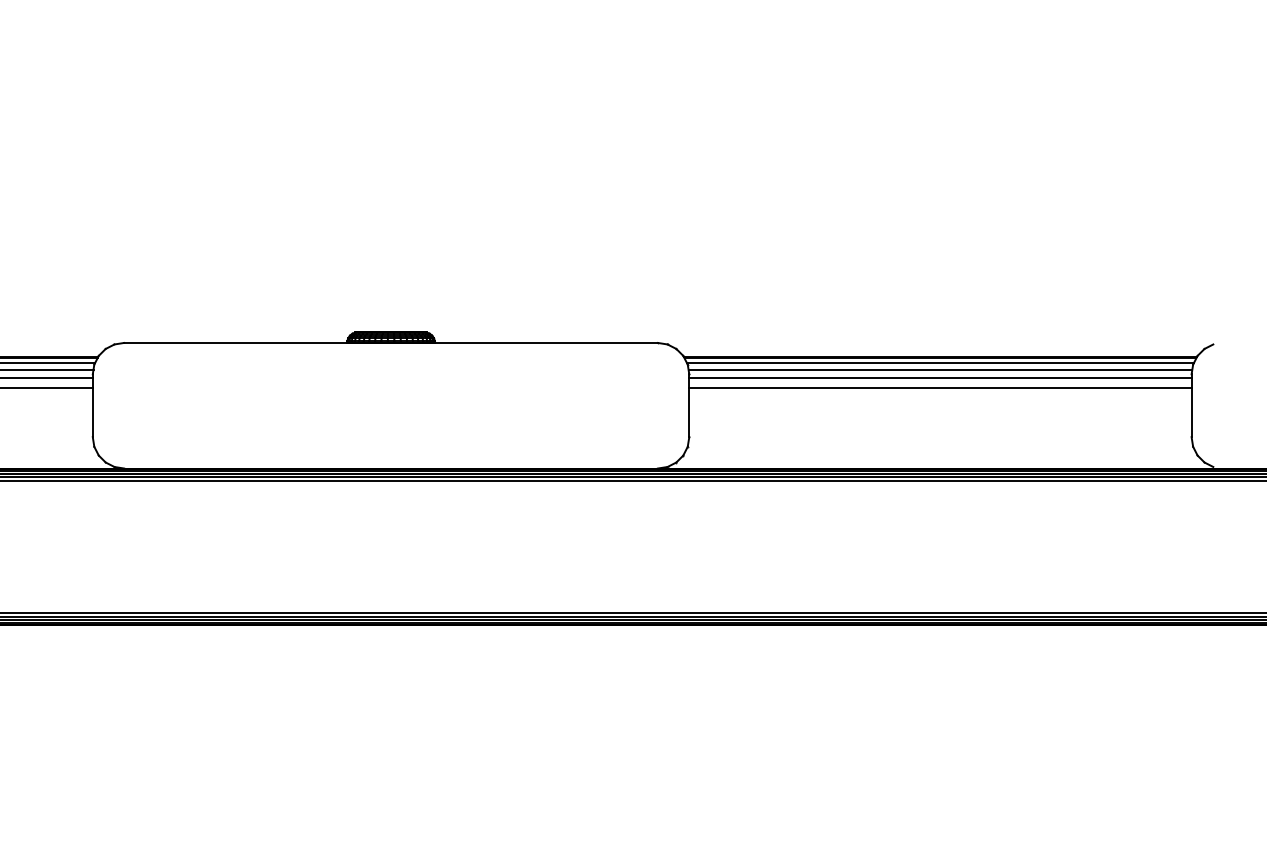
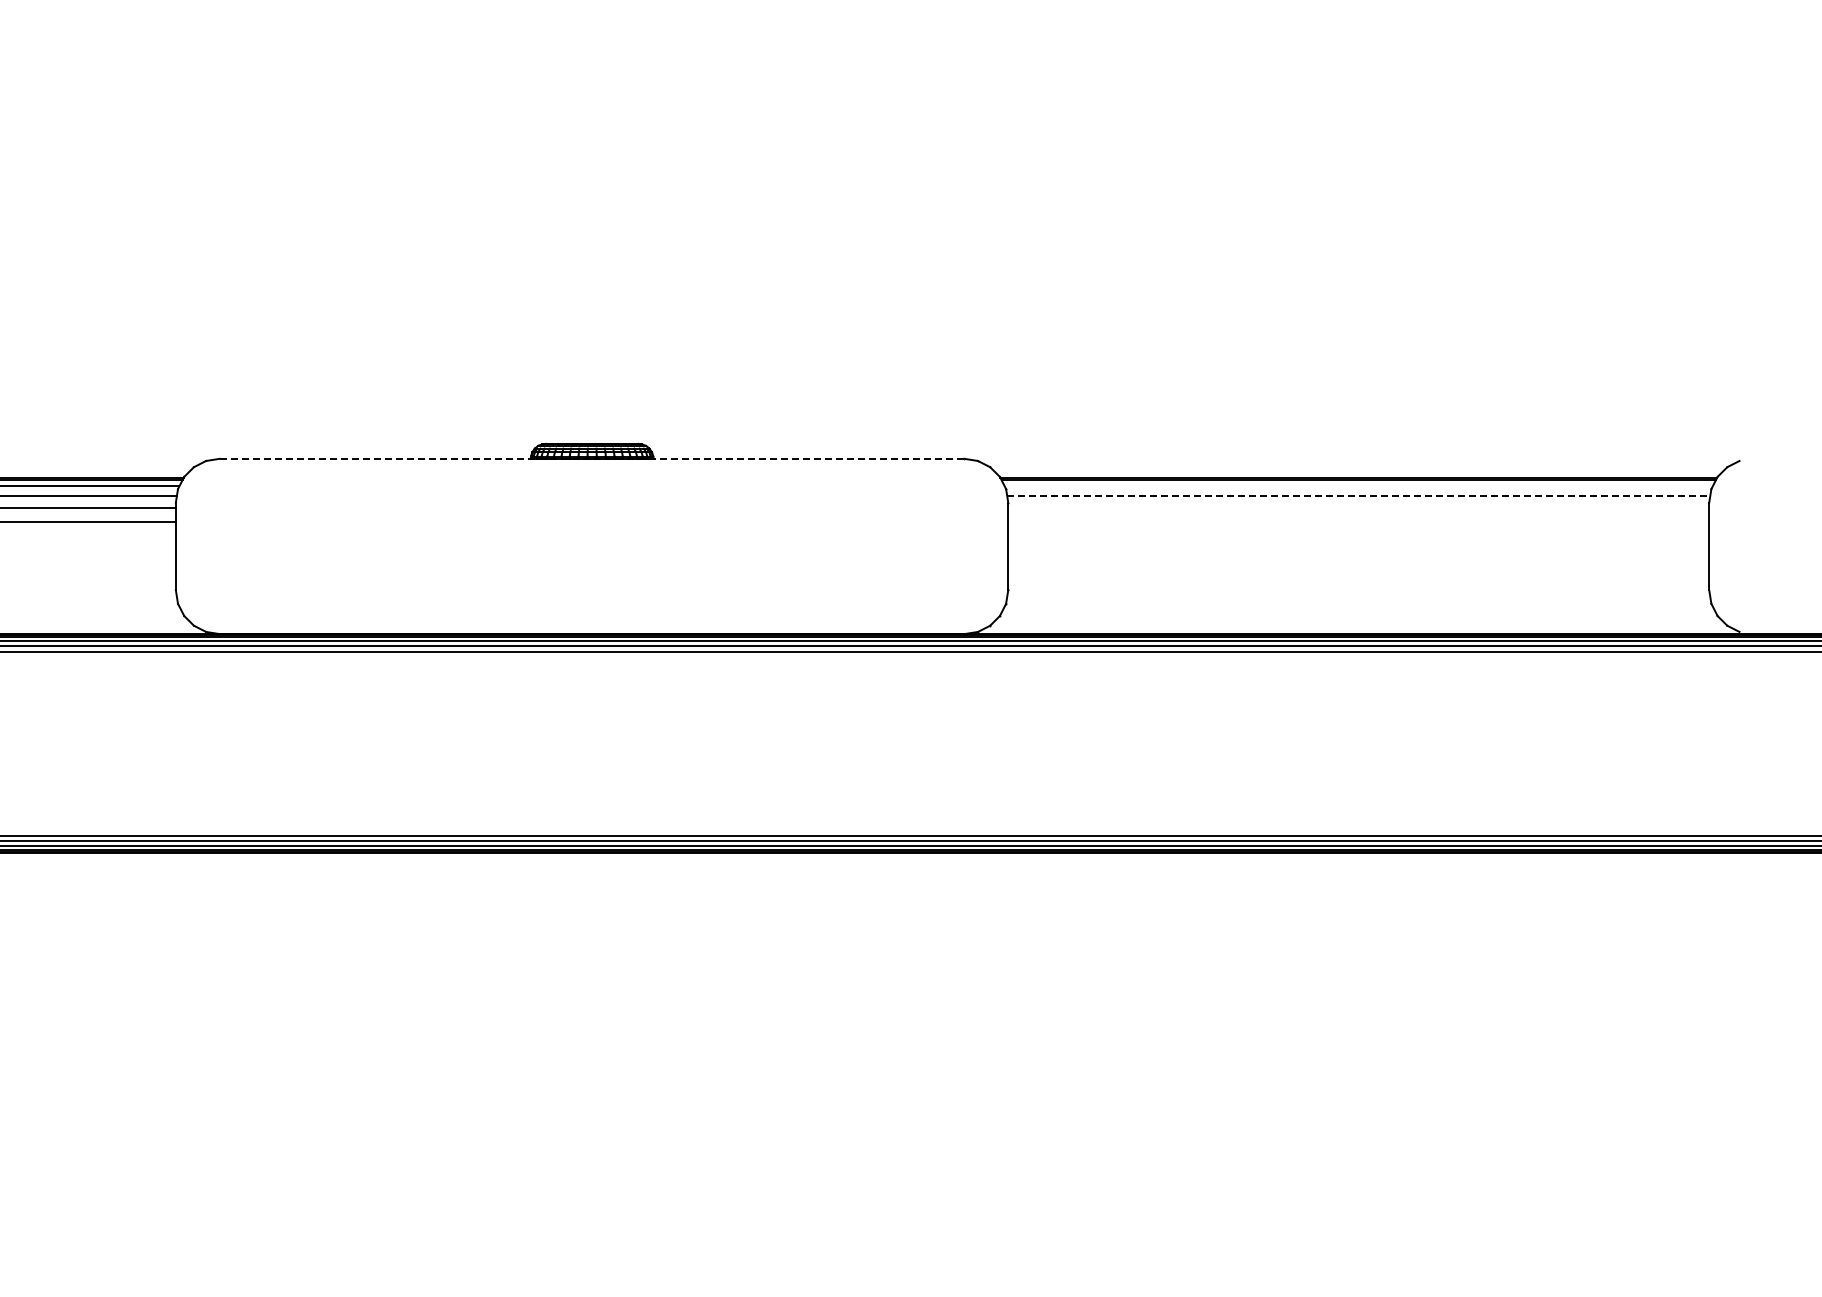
line: (391, 342) -> (592, 458), solid -> dashed
line: (940, 362) -> (1358, 486), removed
line: (940, 369) -> (1358, 496), solid -> dashed
line: (940, 378) -> (1358, 508), removed
line: (940, 387) -> (1358, 521), removed

